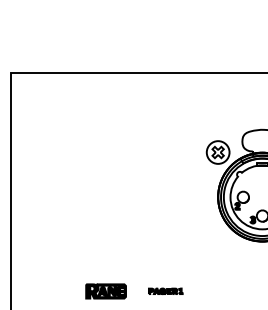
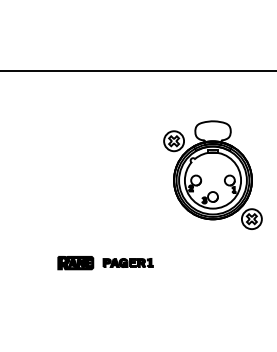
part: (165, 290) -> (127, 262), size x1.67

